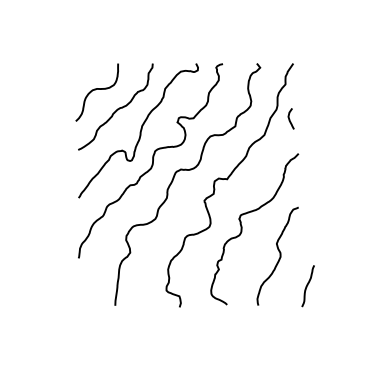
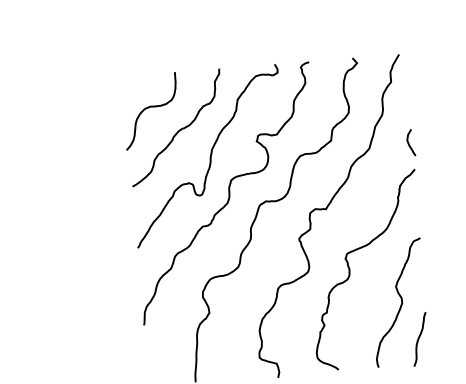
curve: (289, 118) -> (408, 142), moved
curve: (307, 286) -> (419, 339), moved

